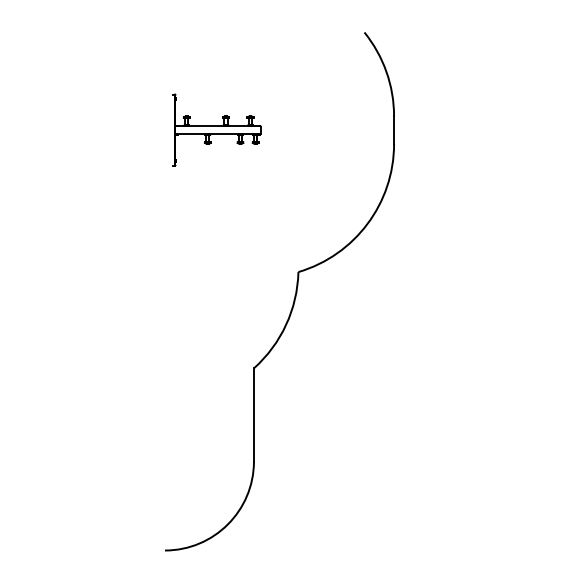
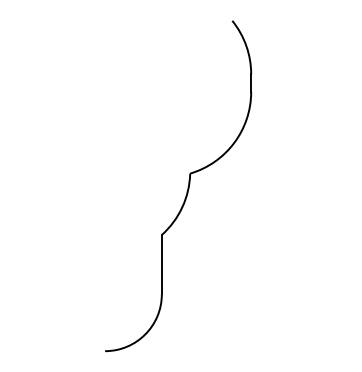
part: (215, 129) -> (137, 82), removed

